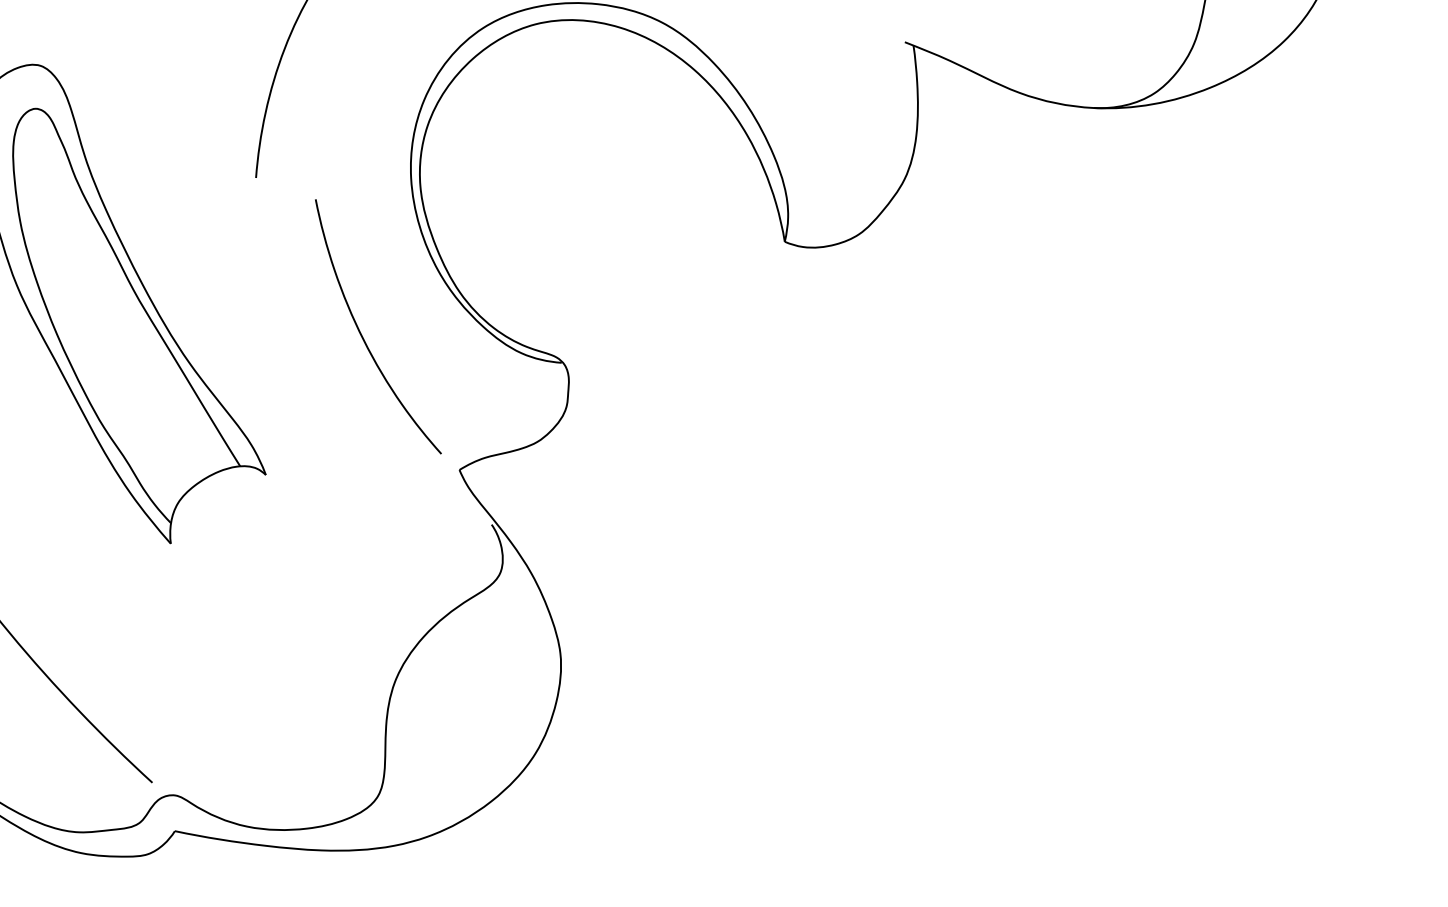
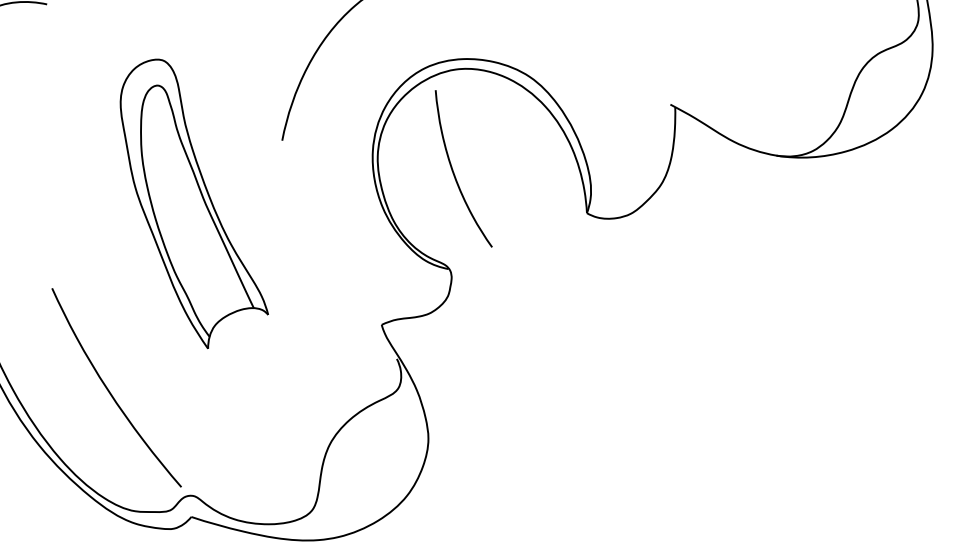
curve: (363, 334) -> (454, 172), moved

